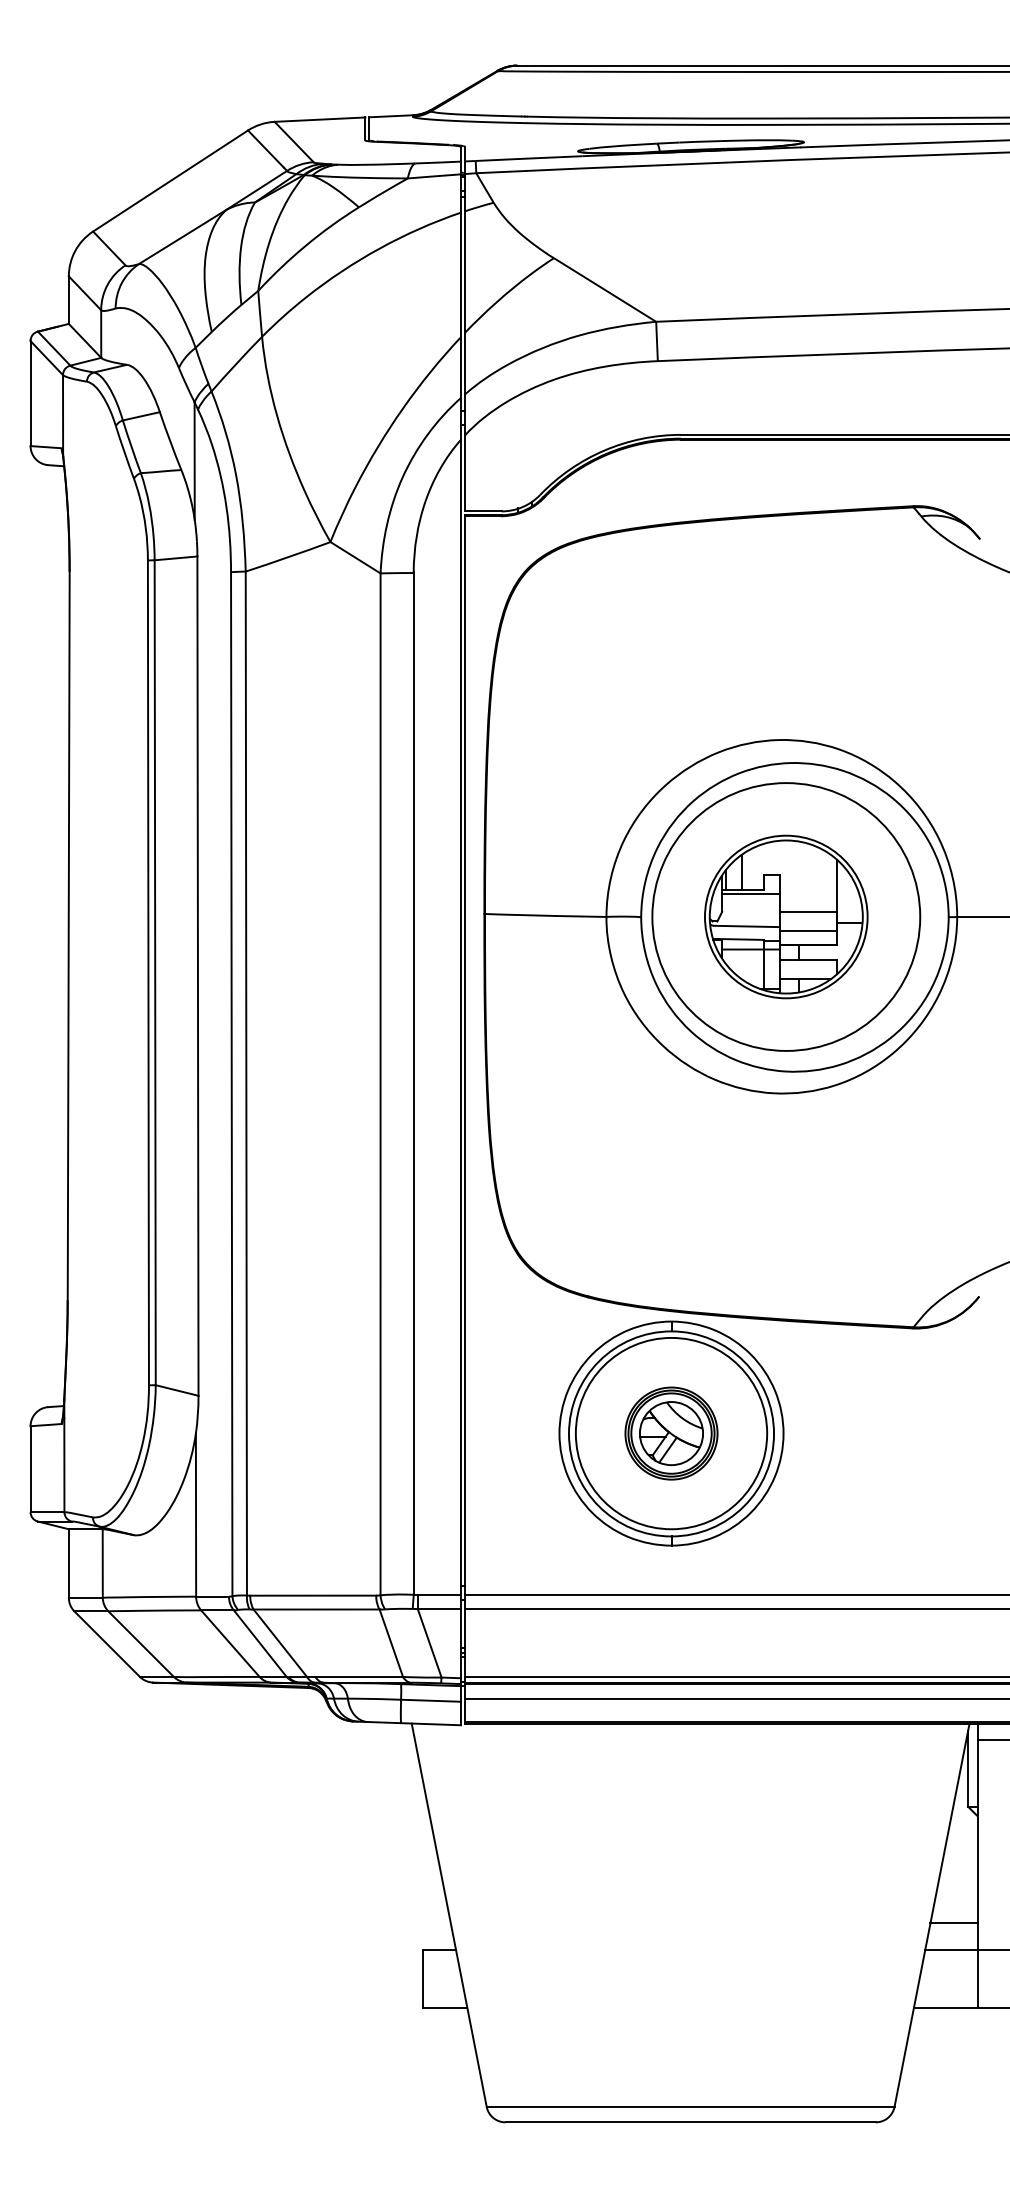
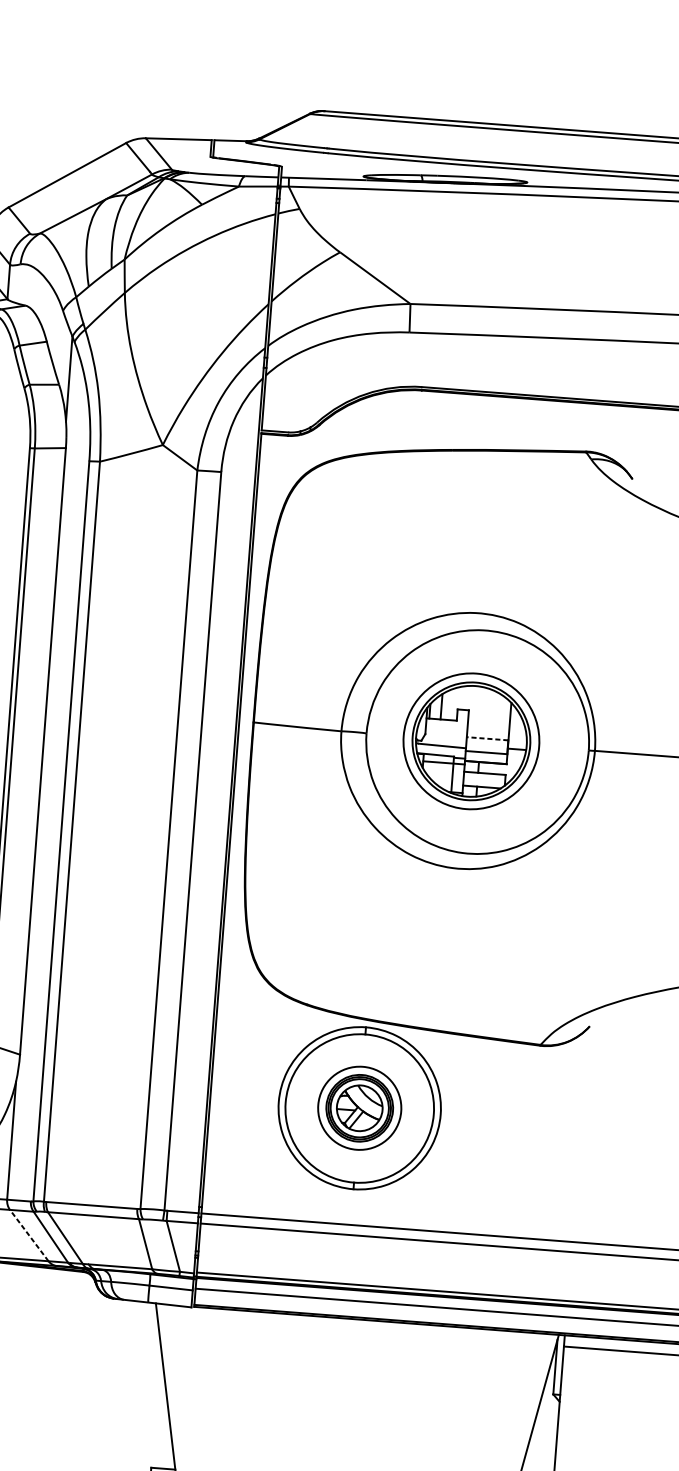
line: (750, 893) -> (446, 722), removed
line: (808, 911) -> (487, 738), solid -> dashed
circle: (786, 916) -> (471, 741), size x0.7
circle: (671, 1433) -> (359, 1108), size x0.6
line: (230, 1643) -> (29, 1235), solid -> dashed

